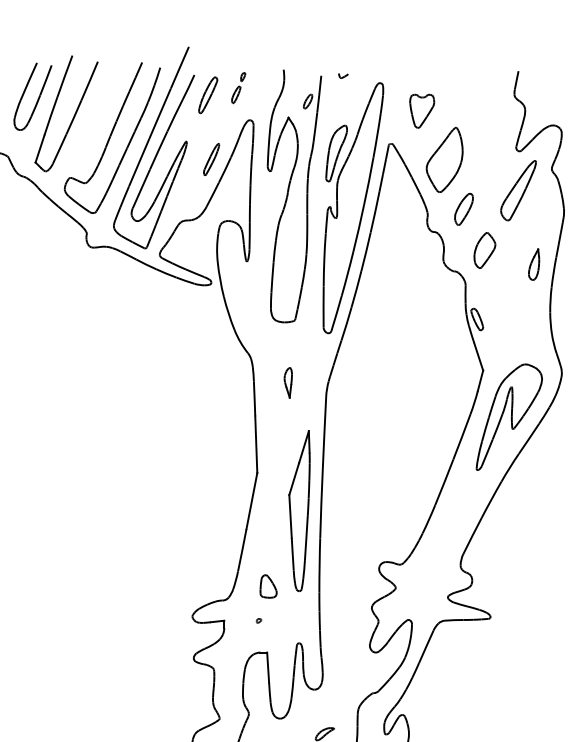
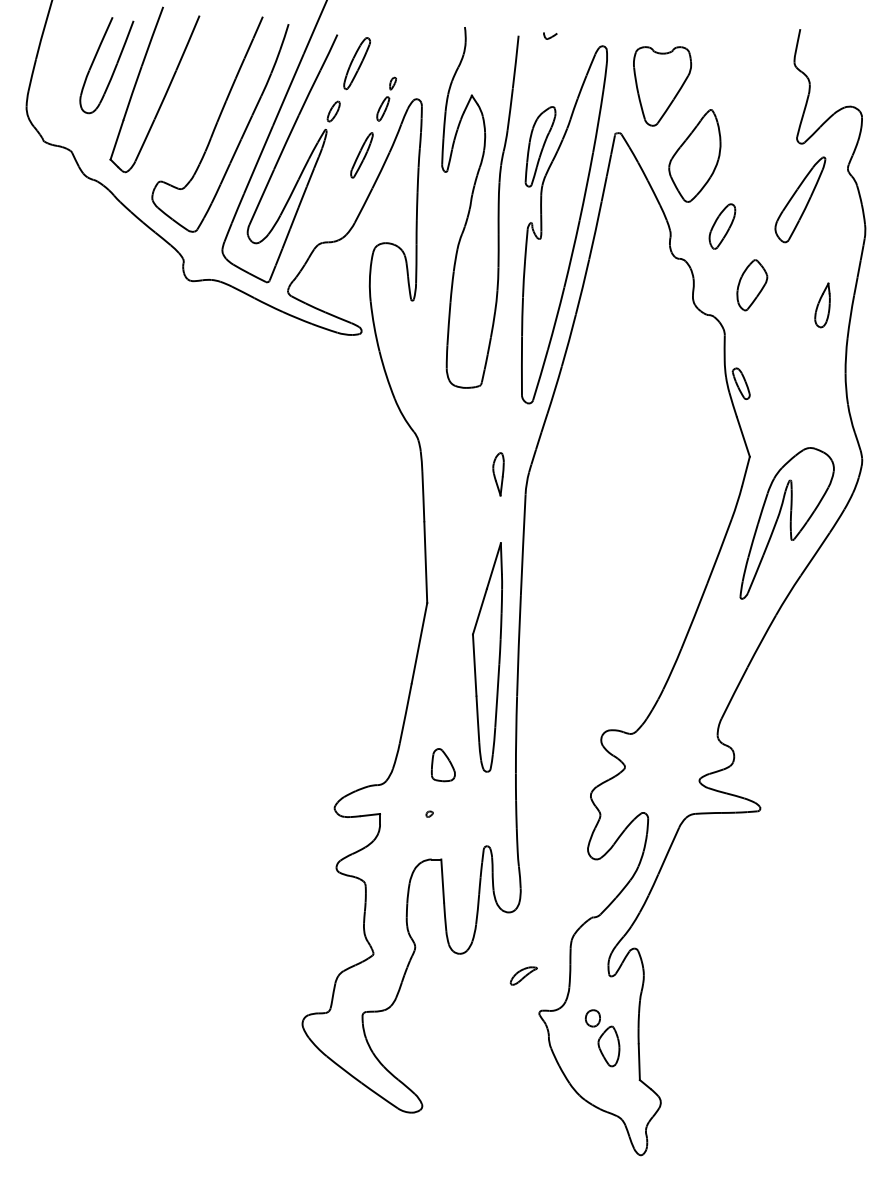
part: (238, 87) -> (386, 98), moved
part: (307, 101) -> (333, 111), moved
part: (422, 111) -> (662, 86), size x1.67
part: (288, 383) -> (498, 474), moved

